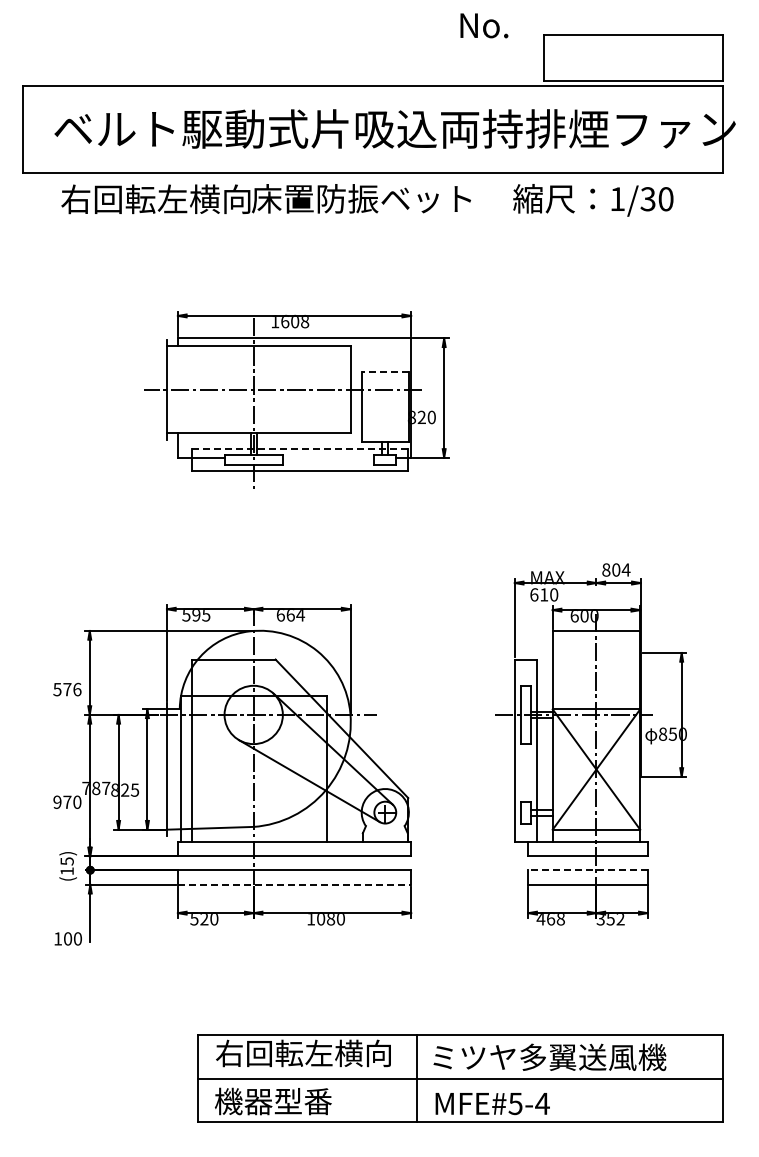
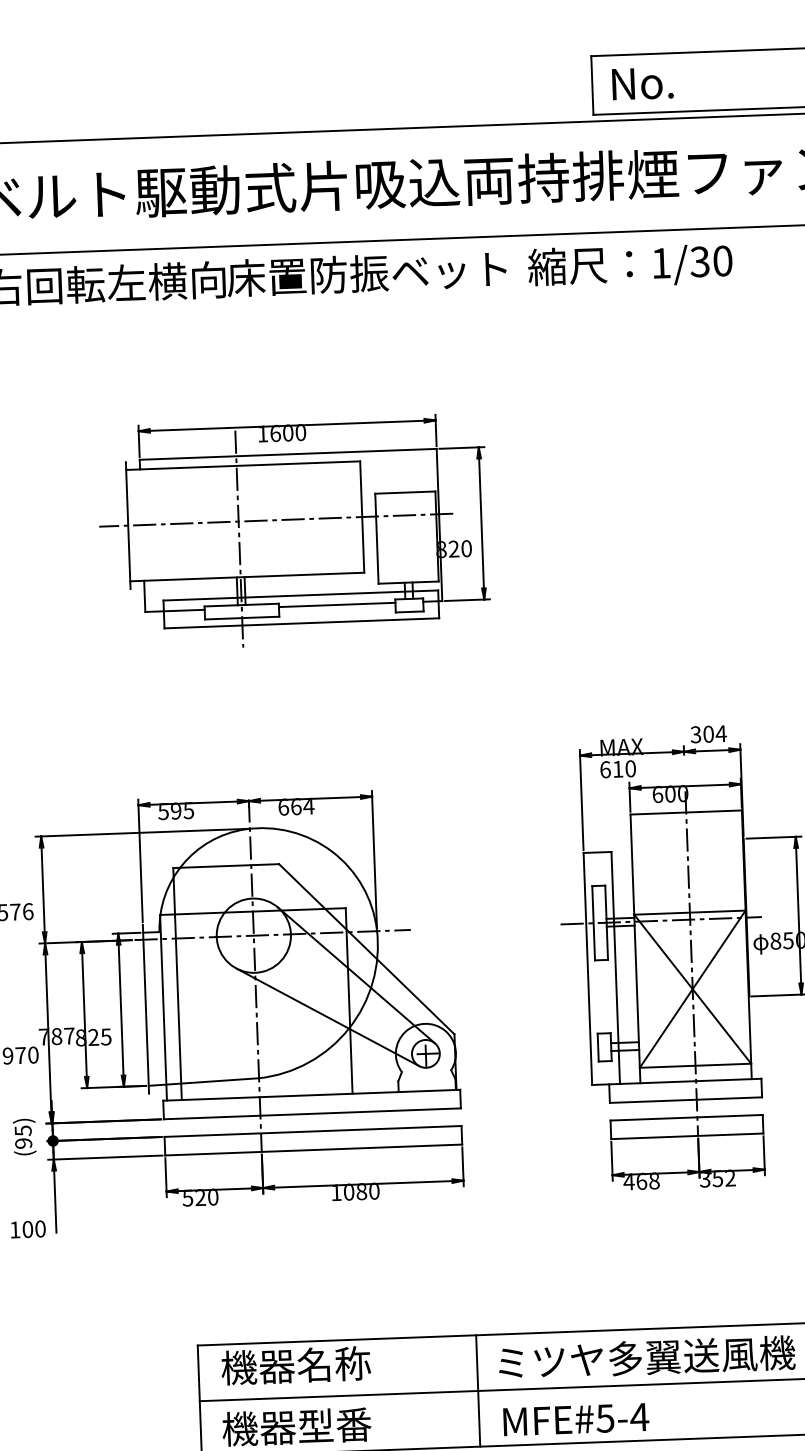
text: (484, 25) -> (642, 83), moved
text: (593, 200) -> (630, 266), moved
text: (305, 322) -> (301, 433), 1608 -> 1600
line: (385, 371) -> (405, 492), dashed -> solid
line: (300, 449) -> (301, 595), dashed -> solid
line: (328, 457) -> (337, 604), added
text: (606, 569) -> (696, 734), 804 -> 304
line: (588, 870) -> (687, 1118), dashed -> solid
text: (66, 871) -> (22, 1143), (15) -> (95)
line: (294, 884) -> (313, 1149), dashed -> solid
text: (303, 1053) -> (333, 1364), 右回転左横向 -> 機器名称

